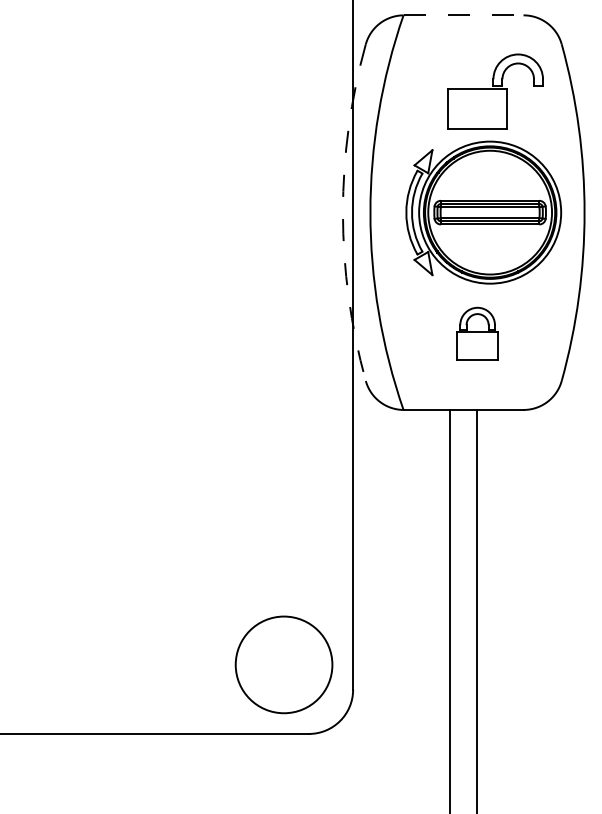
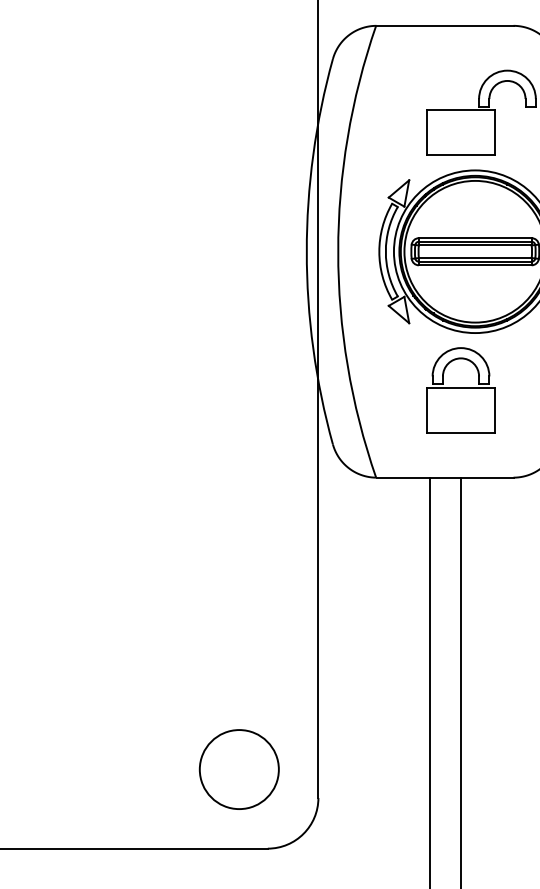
line: (463, 15) -> (444, 26), dashed -> solid
arc: (342, 212) -> (306, 251), dashed -> solid
part: (477, 333) -> (460, 390), size x1.43
circle: (283, 664) -> (238, 769), size x0.71

